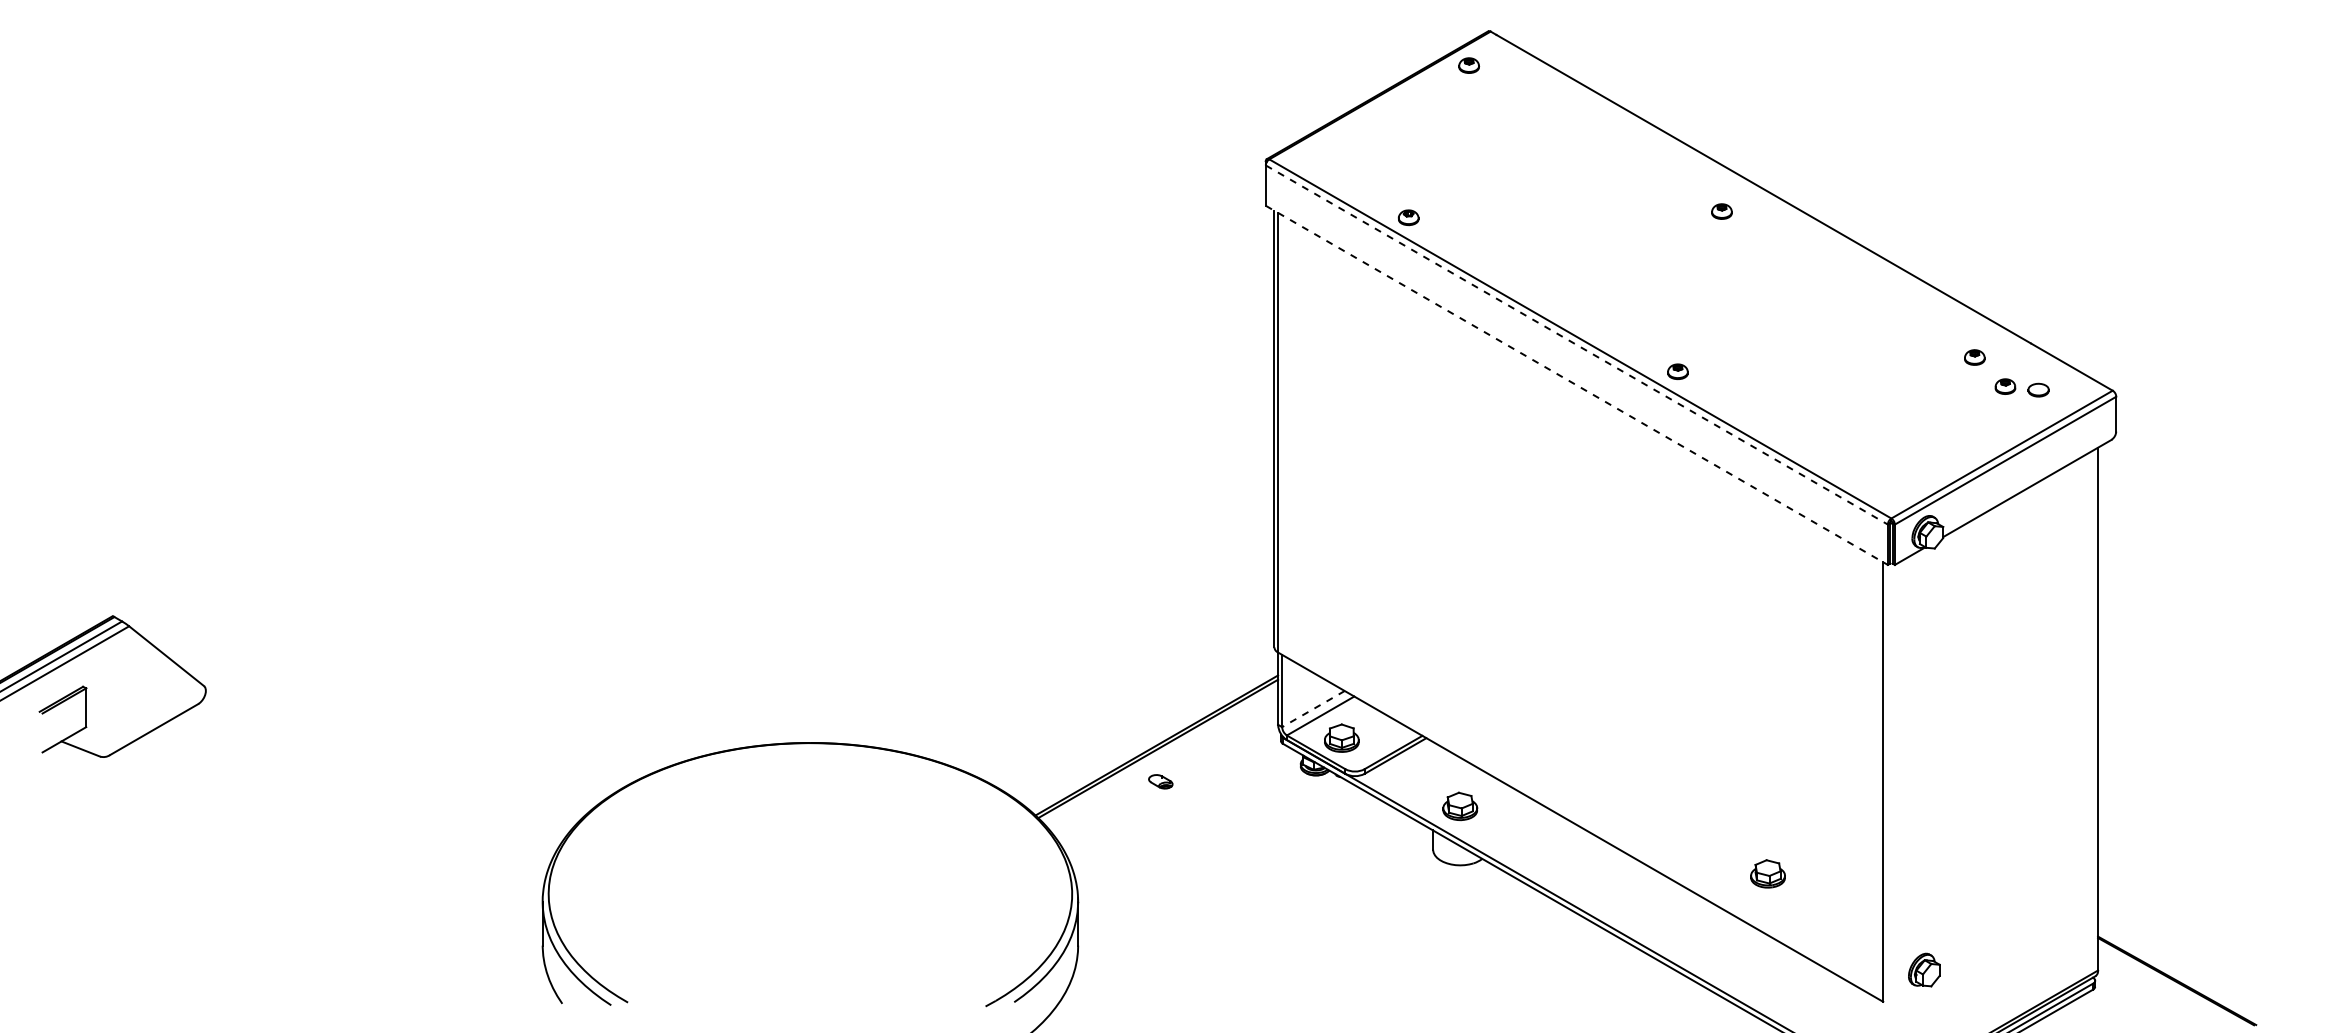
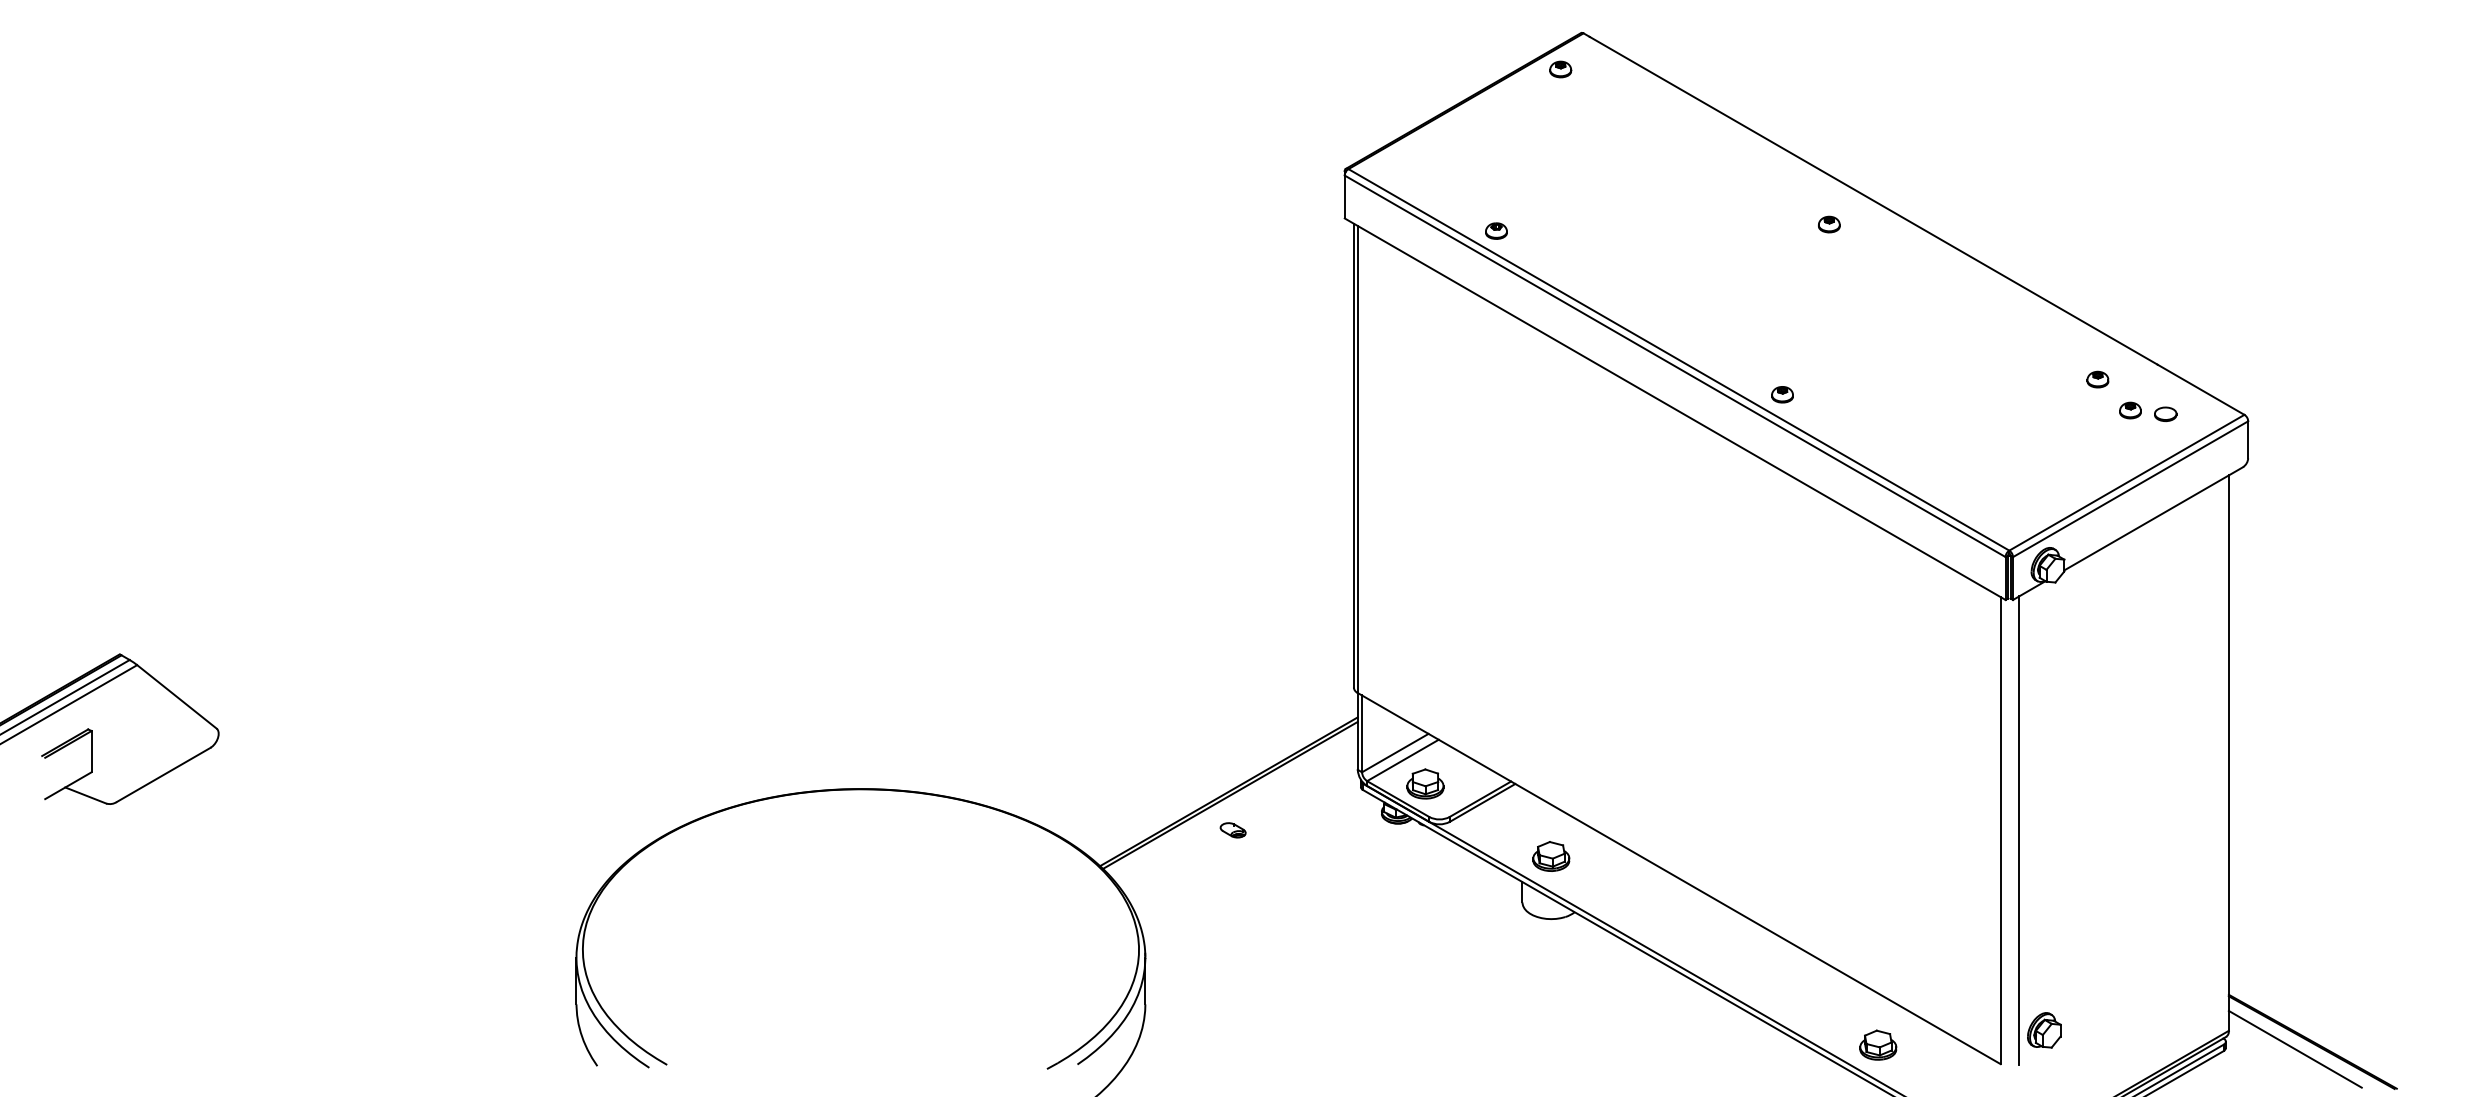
line: (1577, 345) -> (1675, 366), dashed -> solid
line: (1577, 385) -> (1675, 409), dashed -> solid
line: (1312, 709) -> (1394, 753), dashed -> solid
line: (1900, 781) -> (2019, 830), added
part: (1768, 873) -> (1878, 1044), moved
line: (2159, 987) -> (2294, 1048), added

